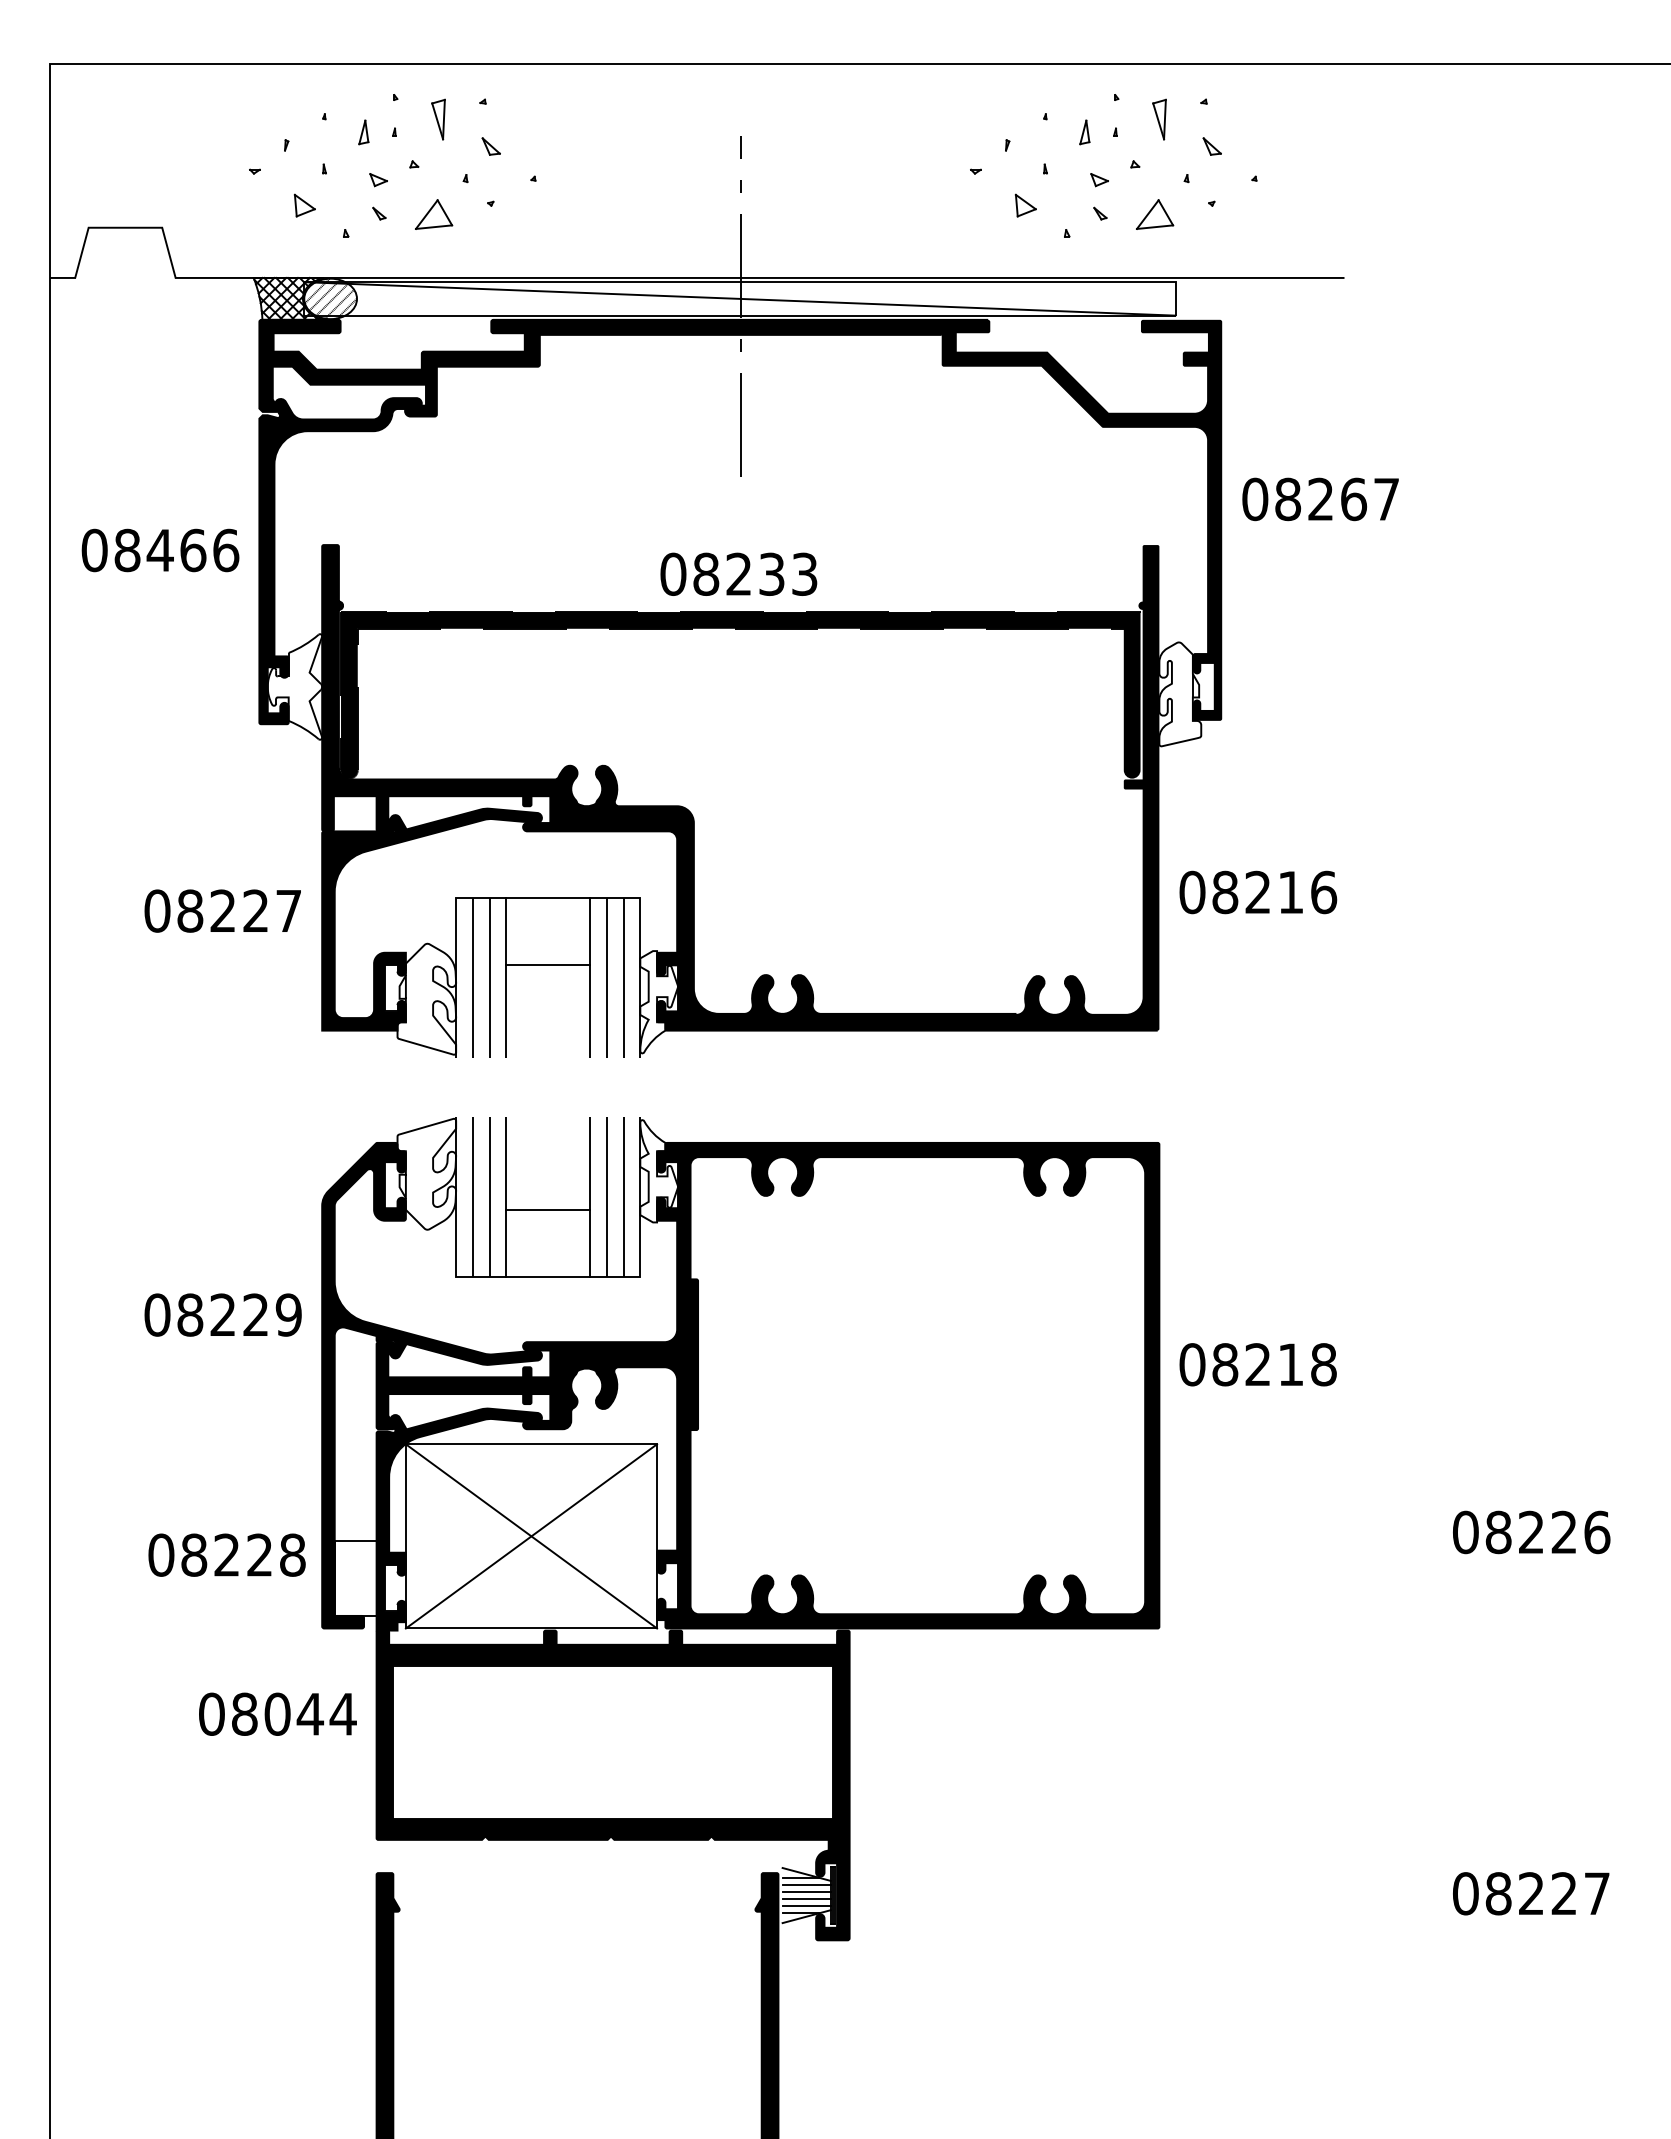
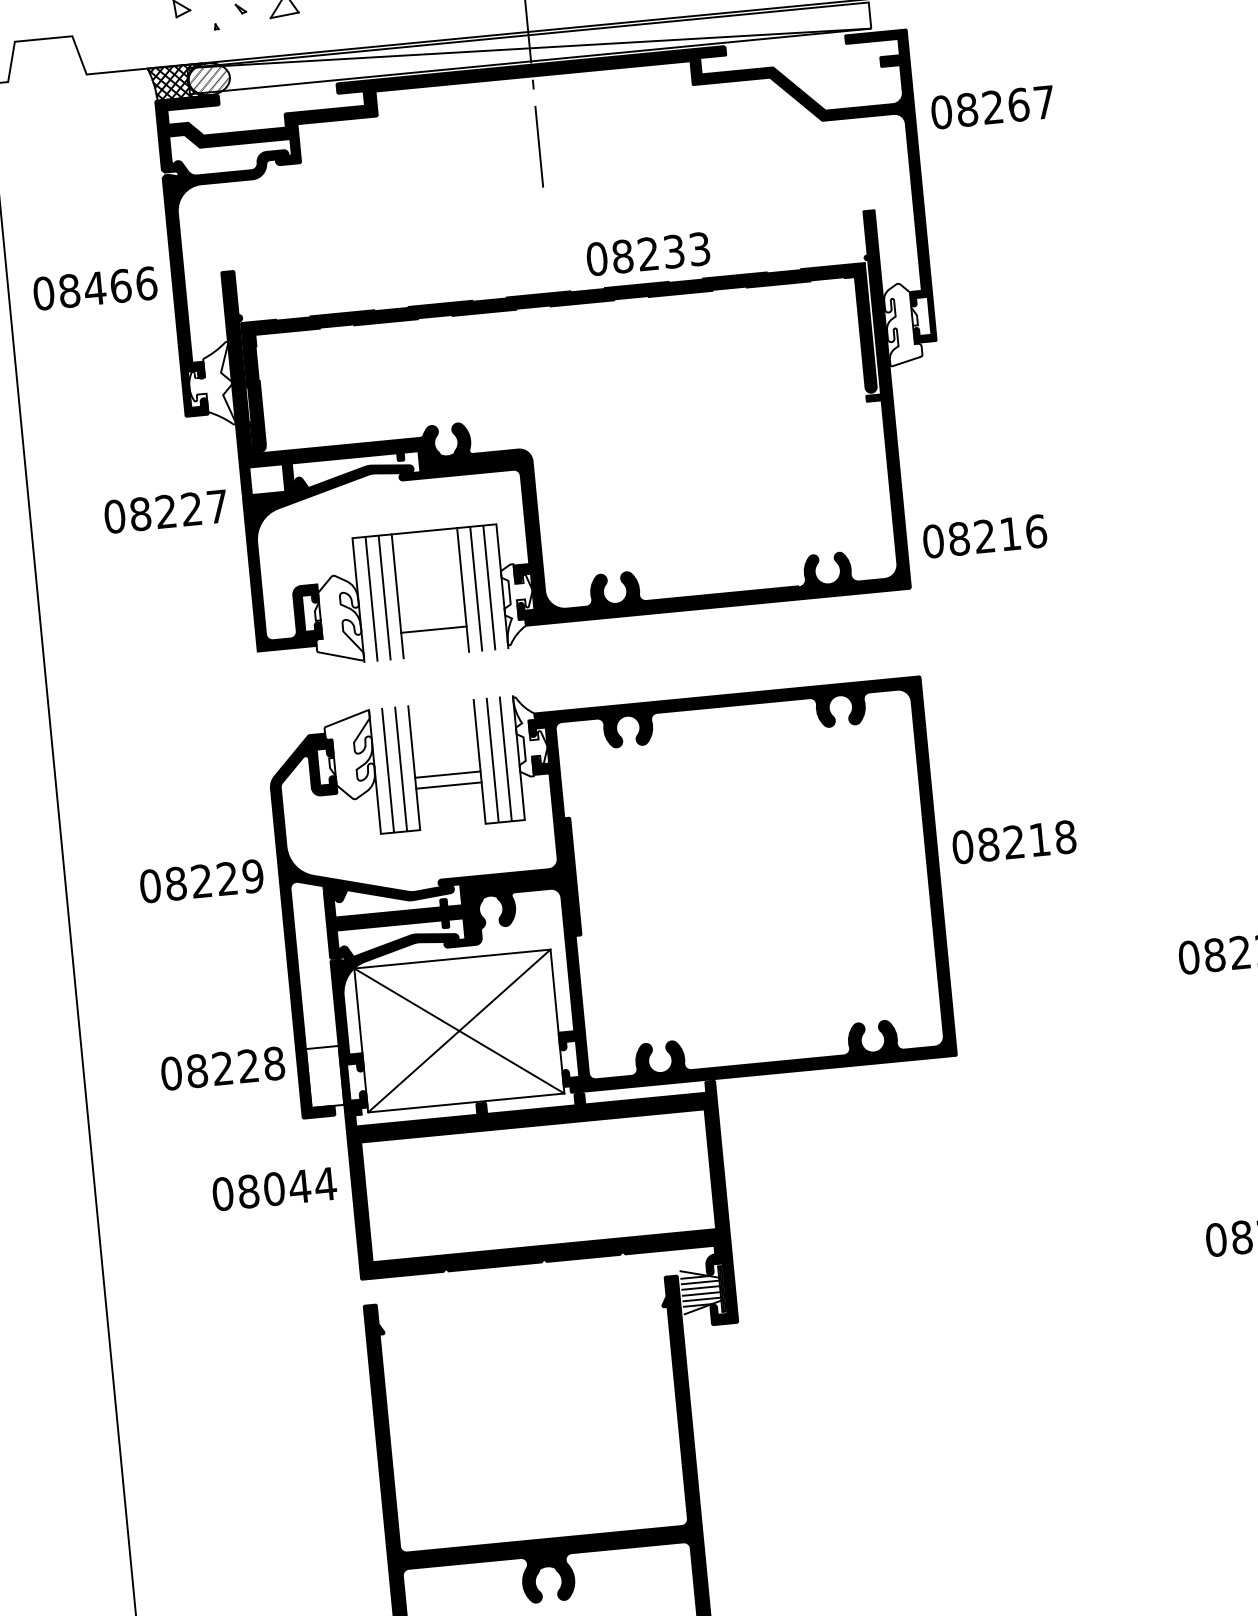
text: (1320, 499) -> (992, 107), moved
text: (738, 573) -> (647, 253), moved
text: (1258, 892) -> (985, 536), moved
text: (222, 910) -> (165, 511), moved
line: (548, 965) -> (434, 629), moved
line: (548, 1276) -> (449, 785), moved

